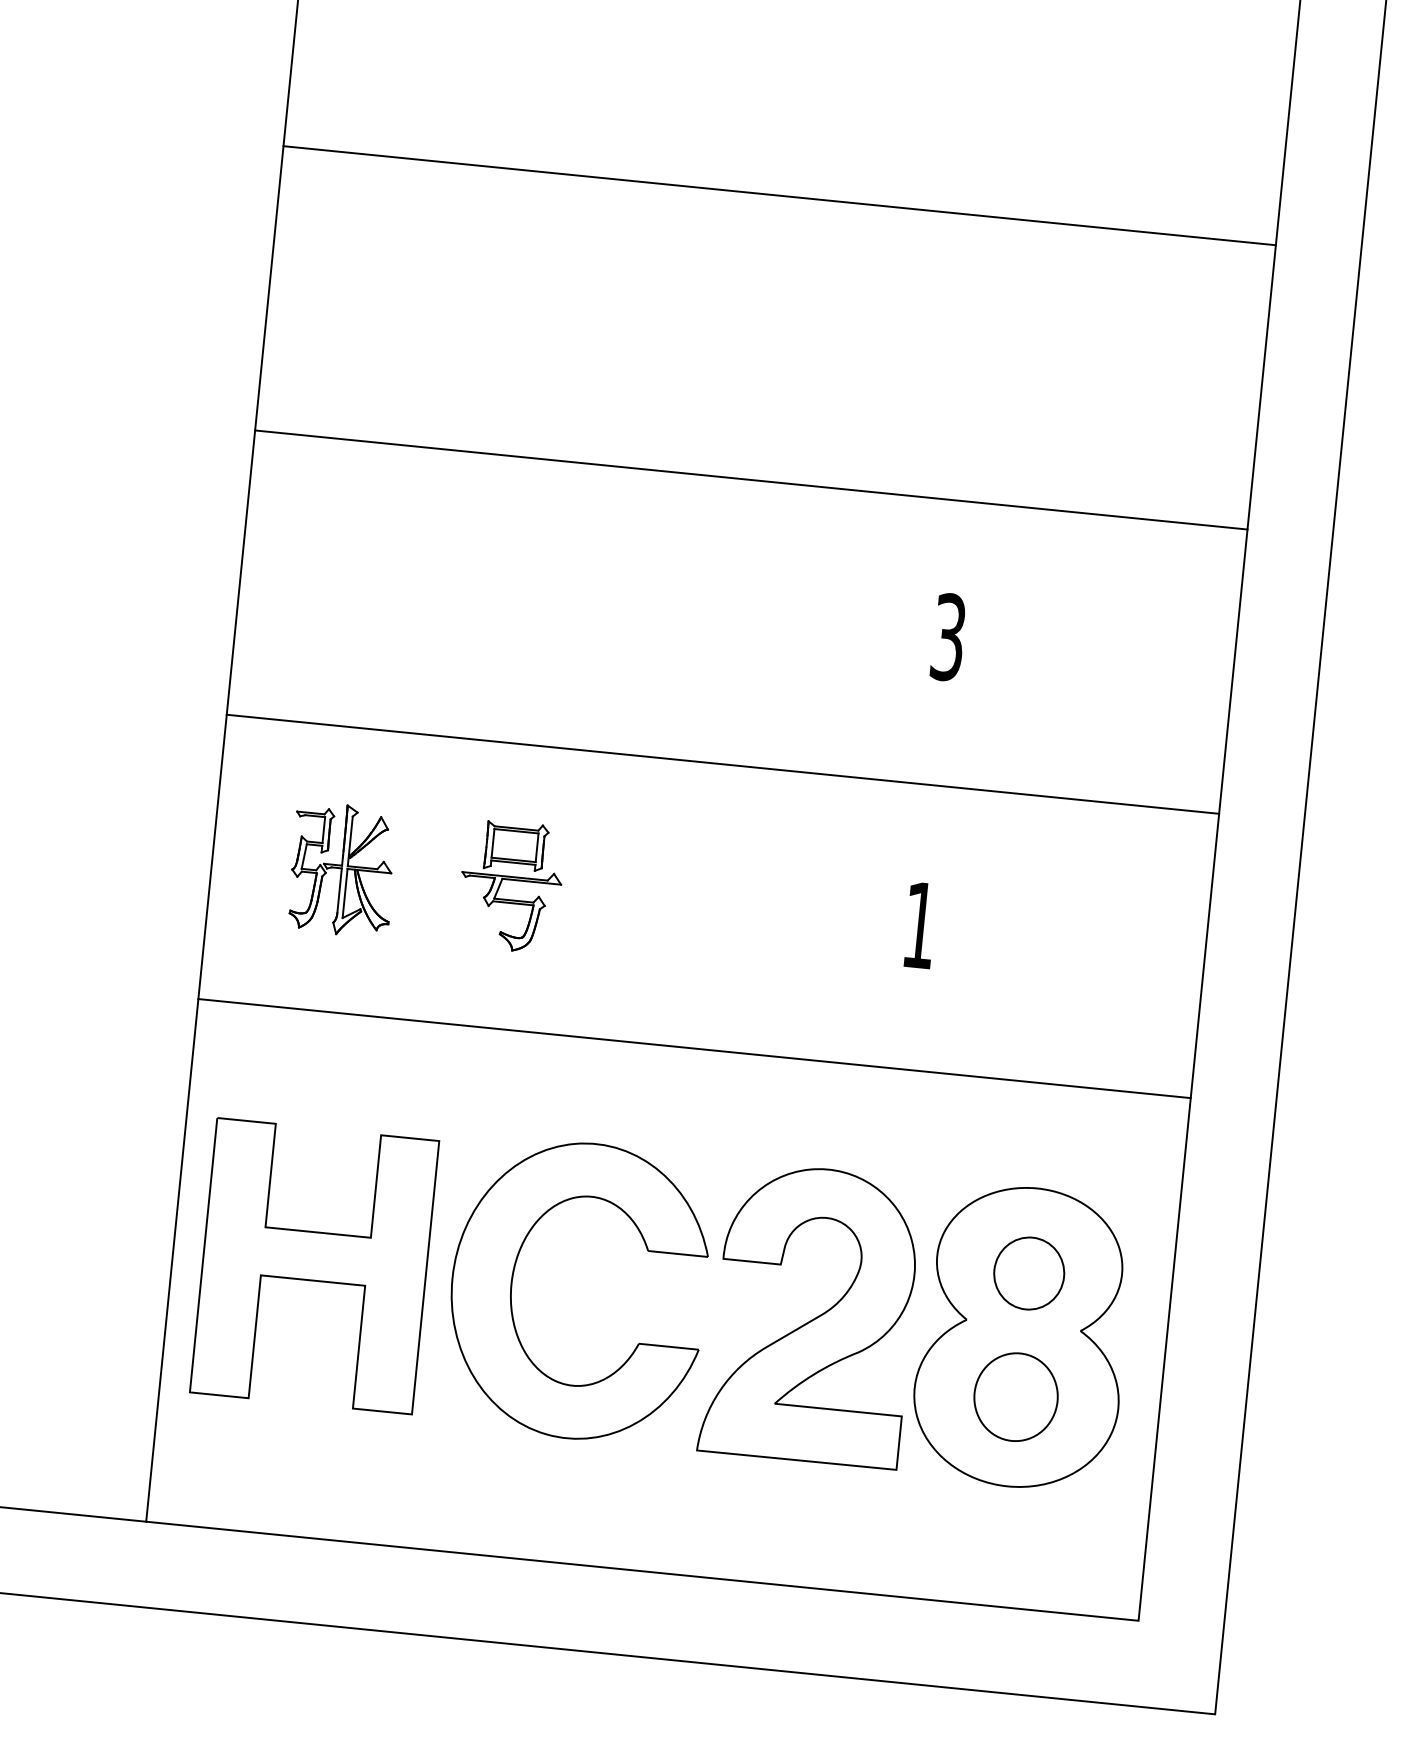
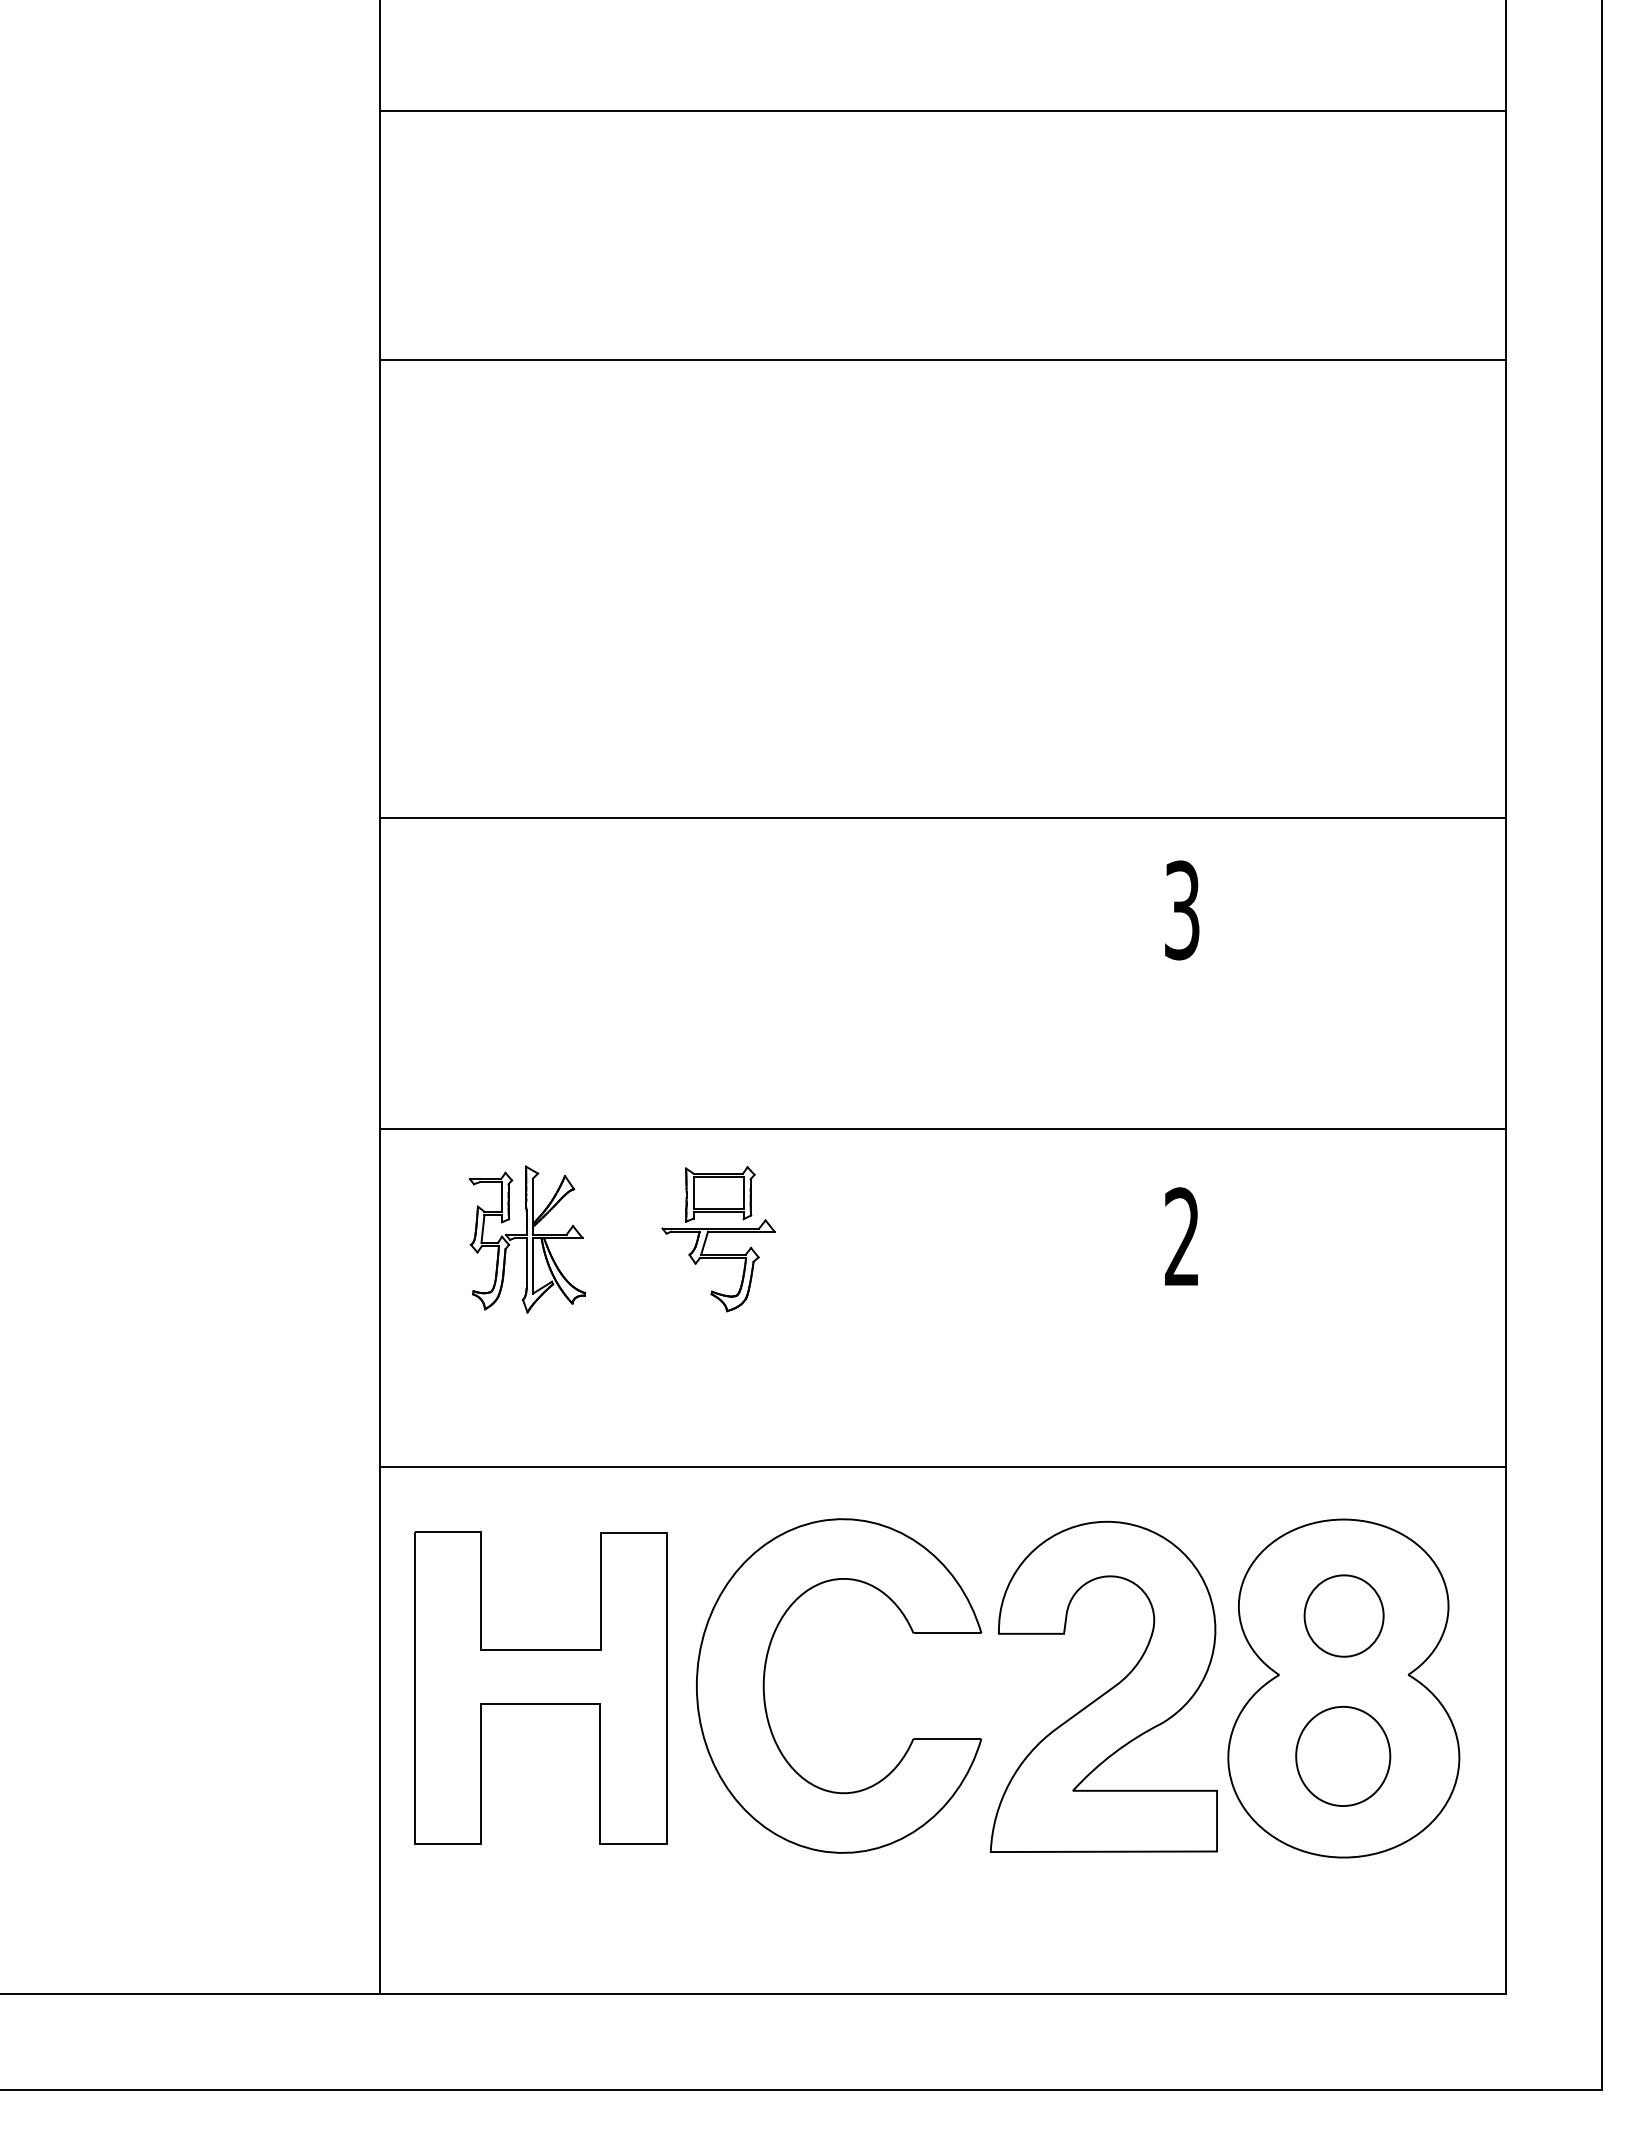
line: (779, 195) -> (942, 360), moved
line: (750, 479) -> (942, 817), moved
line: (722, 764) -> (942, 1129), moved
text: (919, 924) -> (1181, 1236), 1 -> 2
line: (694, 1048) -> (942, 1466), moved

